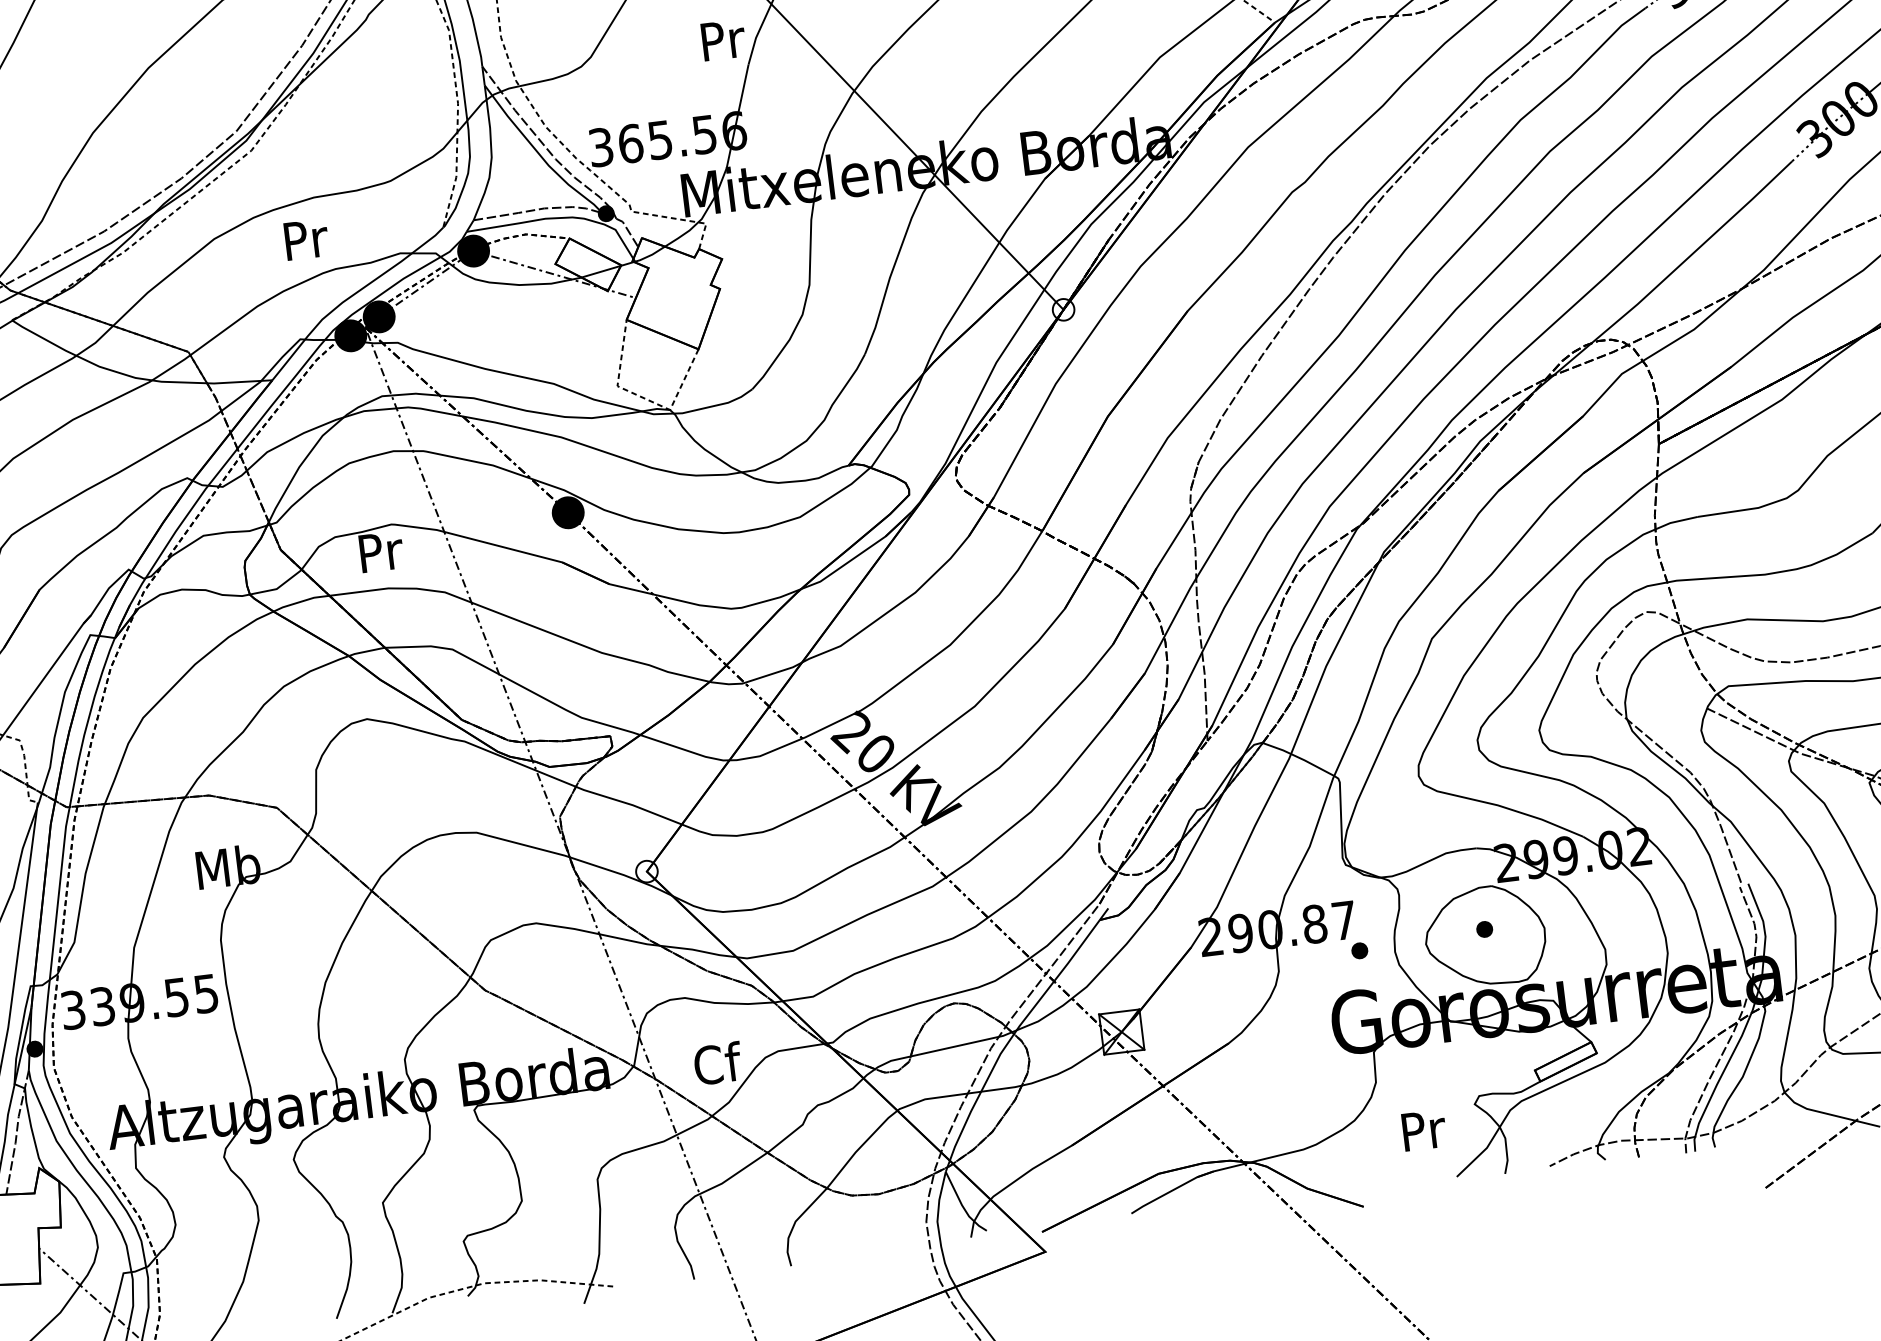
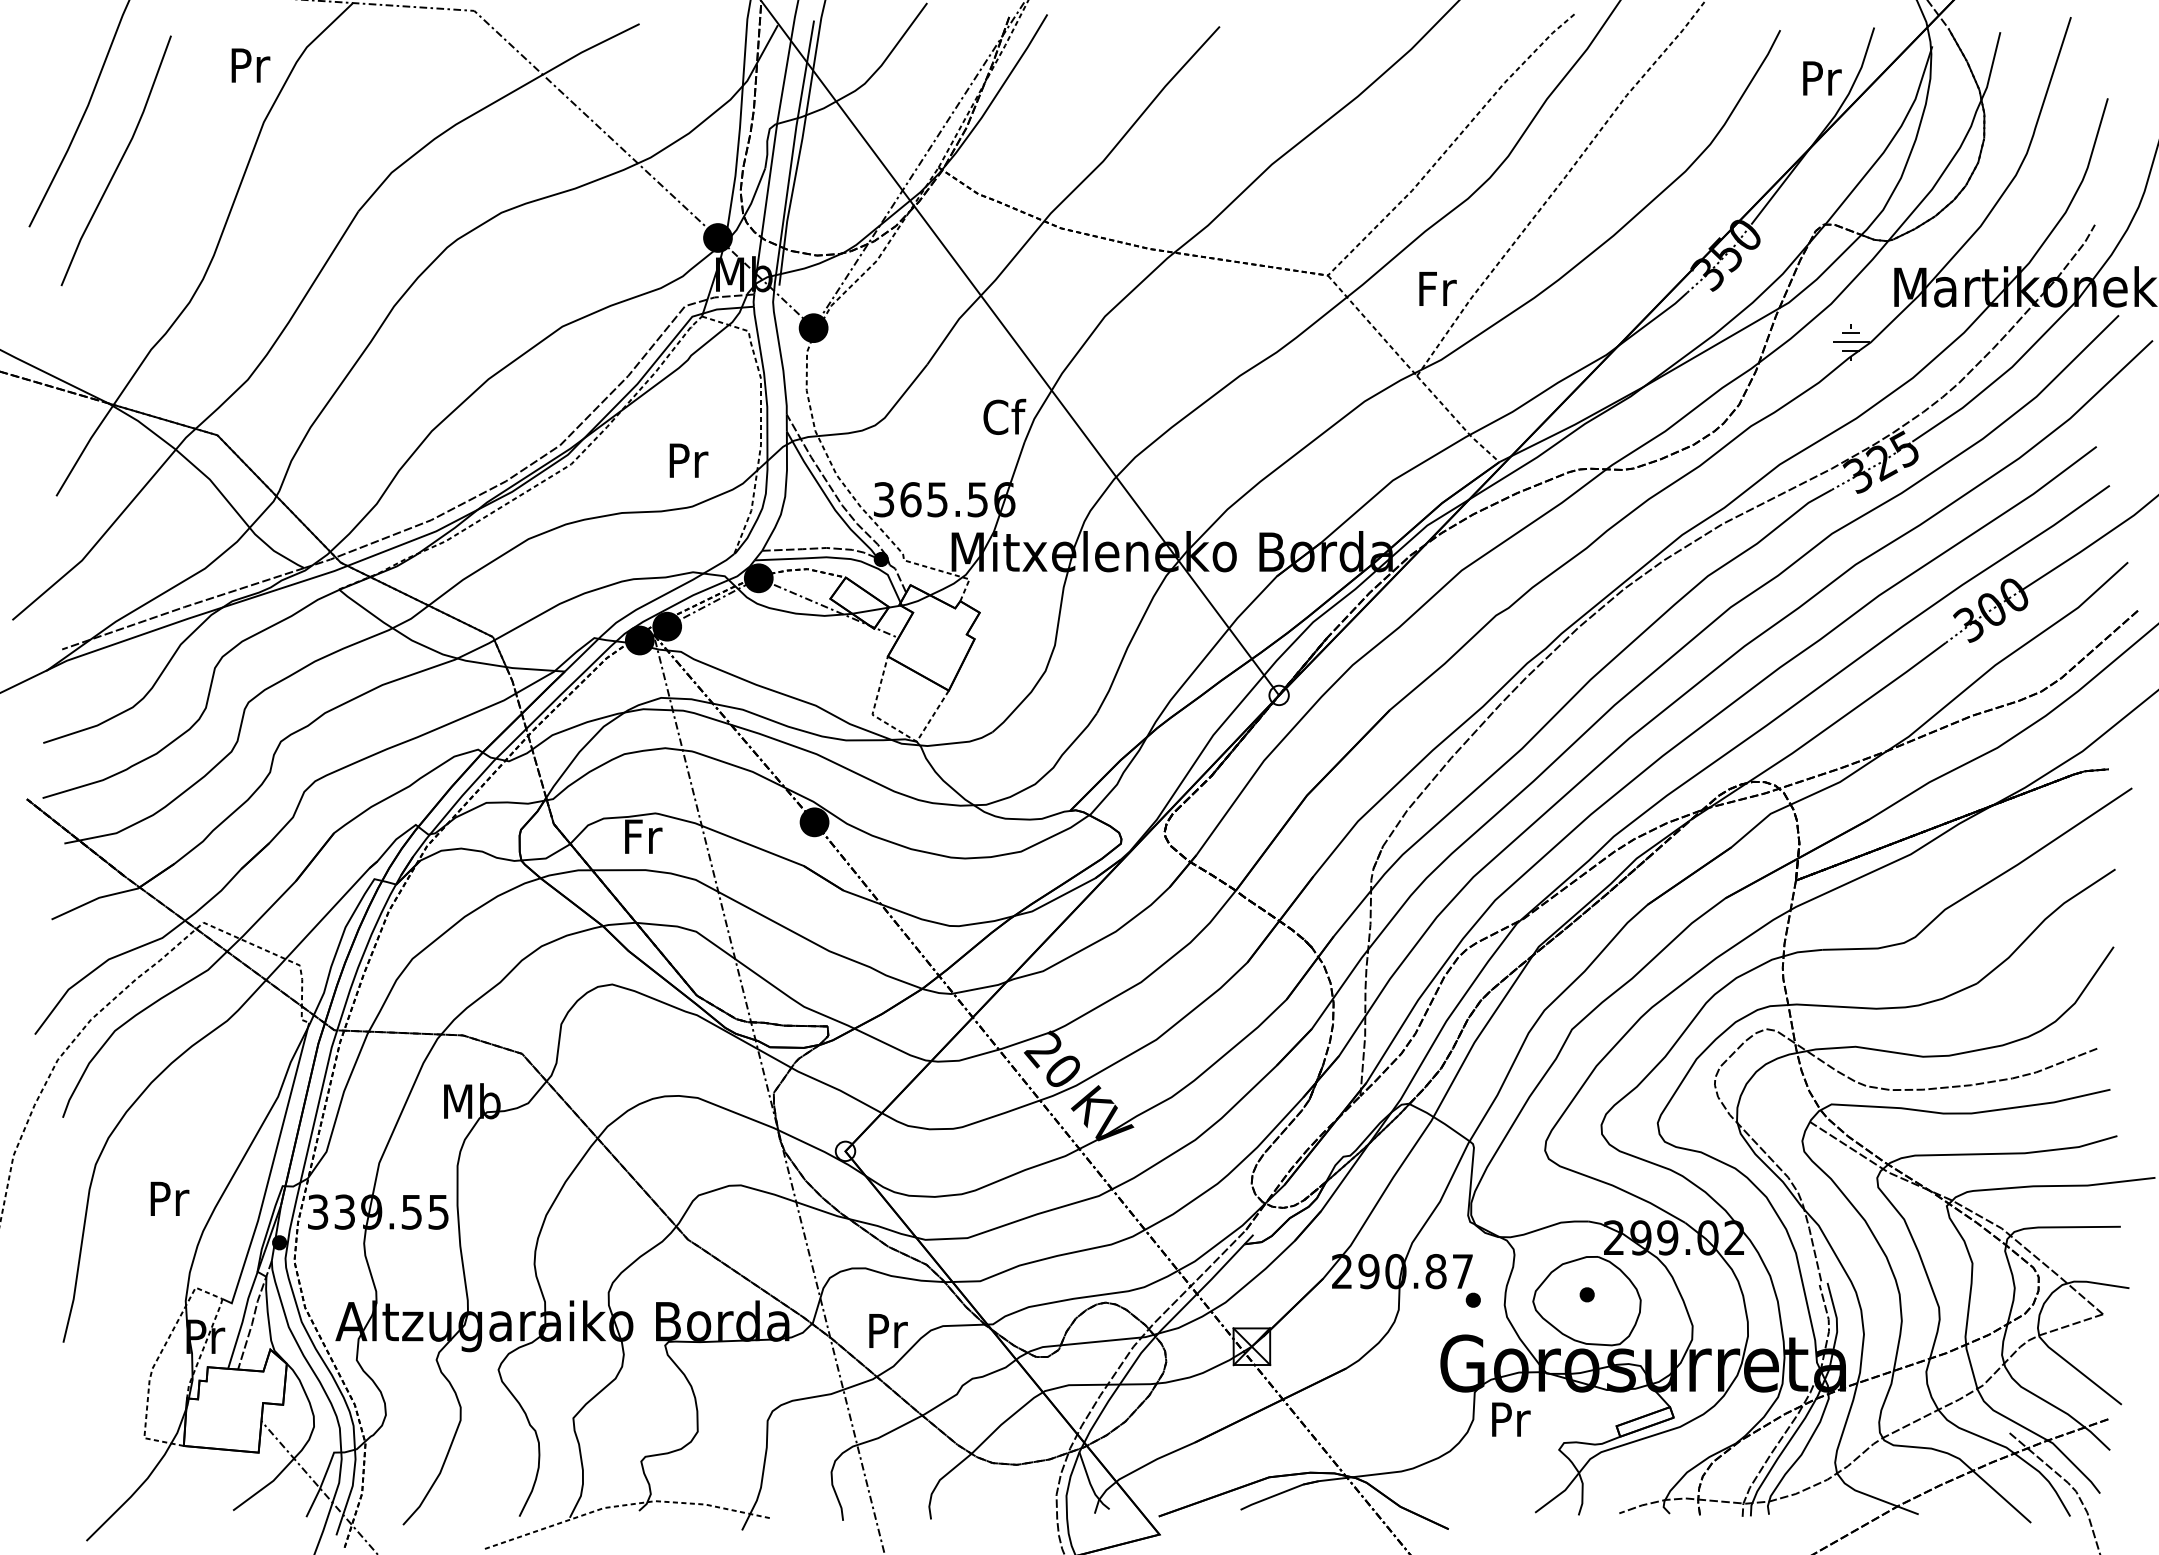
text: (722, 39) -> (1004, 416), Pr -> Cf
text: (306, 239) -> (688, 460), moved
text: (381, 551) -> (643, 836), Pr -> Fr
text: (717, 1063) -> (887, 1330), Cf -> Pr
text: (1424, 1130) -> (1511, 1419), moved

